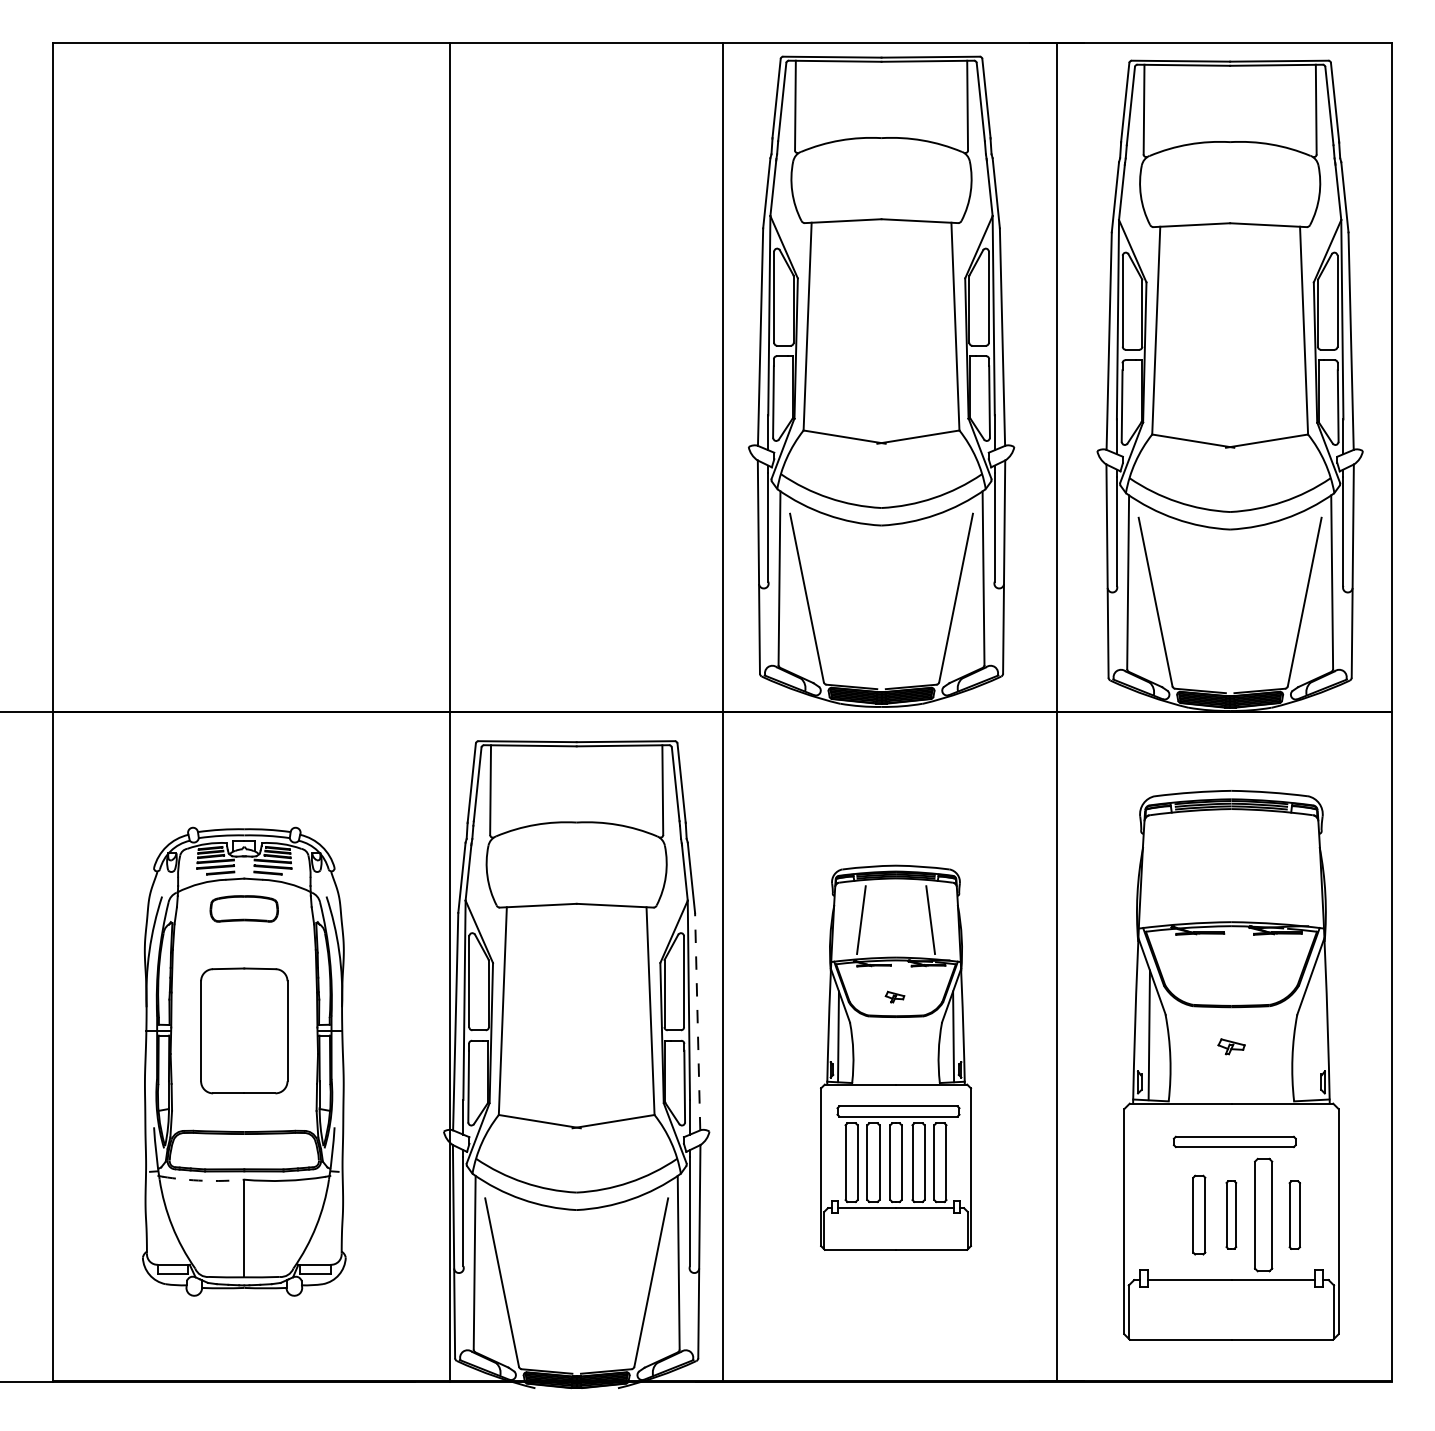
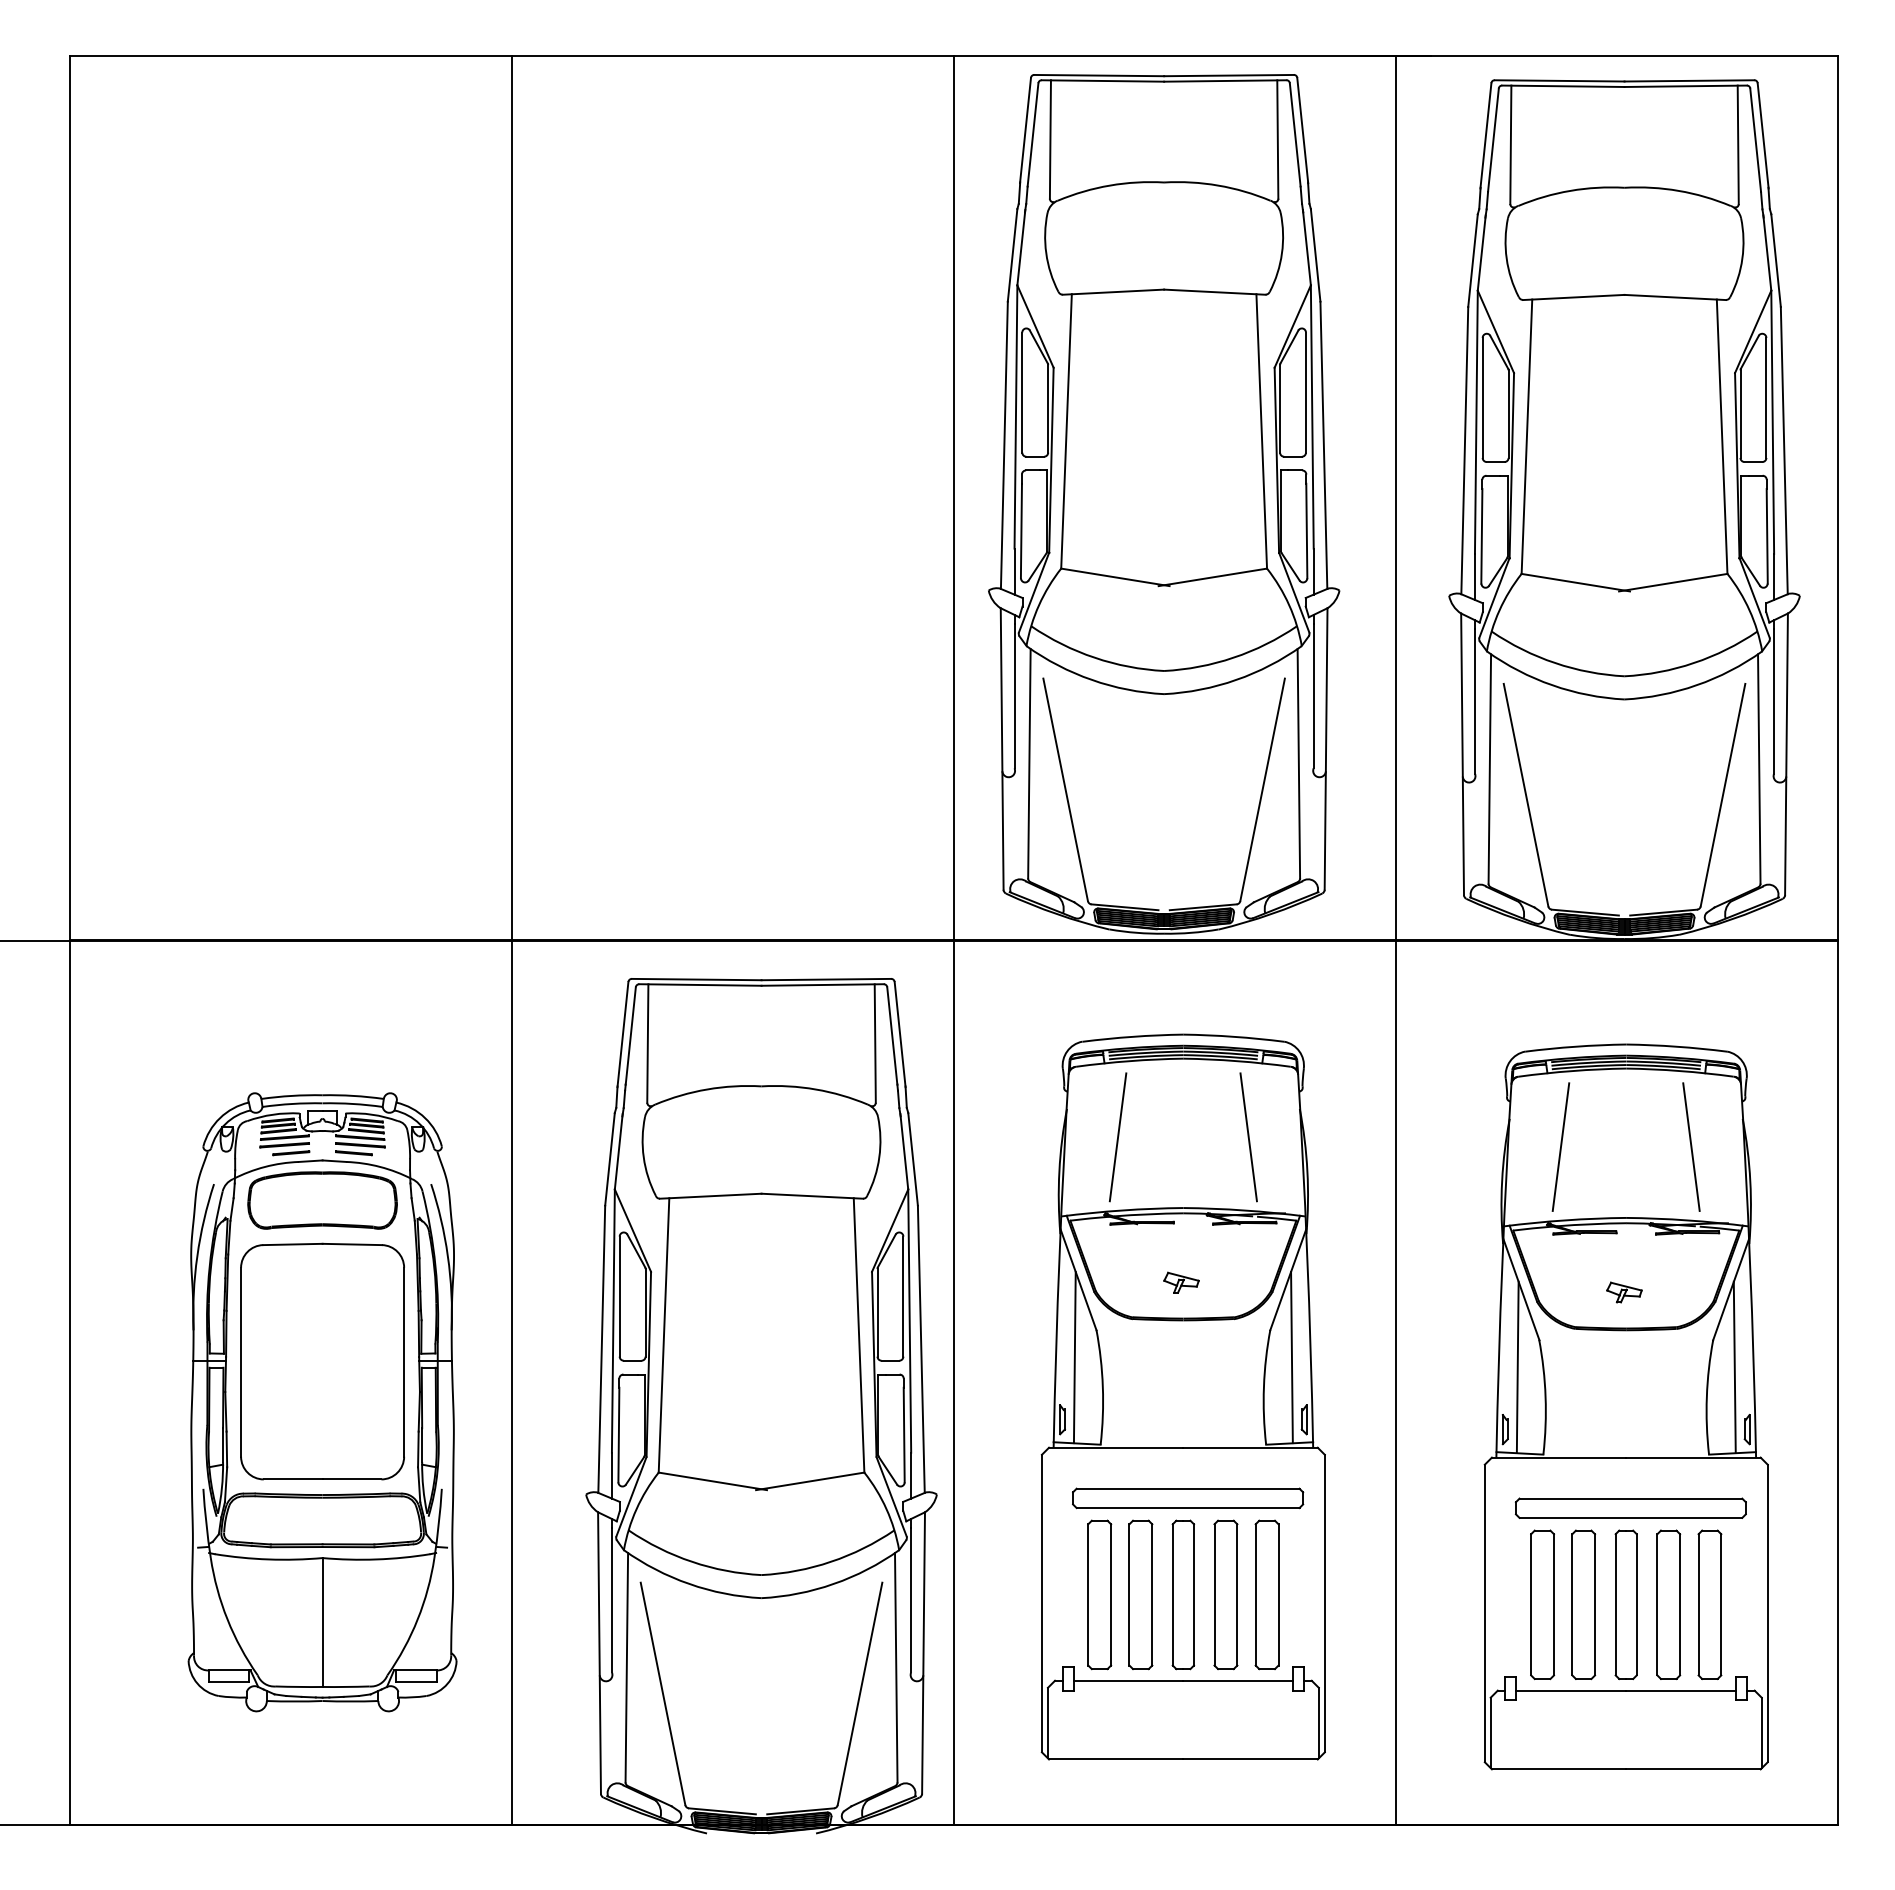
line: (450, 712) -> (512, 940), moved
line: (1181, 868) -> (1560, 1146), added
line: (1280, 868) -> (1691, 1146), added
part: (244, 908) -> (322, 1200), size x1.67
line: (697, 1021) -> (921, 1349), dashed -> solid
part: (244, 1030) -> (322, 1361), size x1.43
line: (1313, 1035) -> (1734, 1367), added
part: (1231, 1046) -> (1624, 1292), moved
part: (895, 1057) -> (1182, 1396), size x1.43
part: (1234, 1141) -> (1630, 1507), size x1.43
arc: (203, 1180) -> (268, 1559), dashed -> solid
part: (1168, 1214) -> (1542, 1604), added
part: (1199, 1214) -> (1583, 1604), size x1.43
part: (1230, 1214) -> (1625, 1604), size x1.67
part: (1294, 1214) -> (1709, 1604), size x1.67

